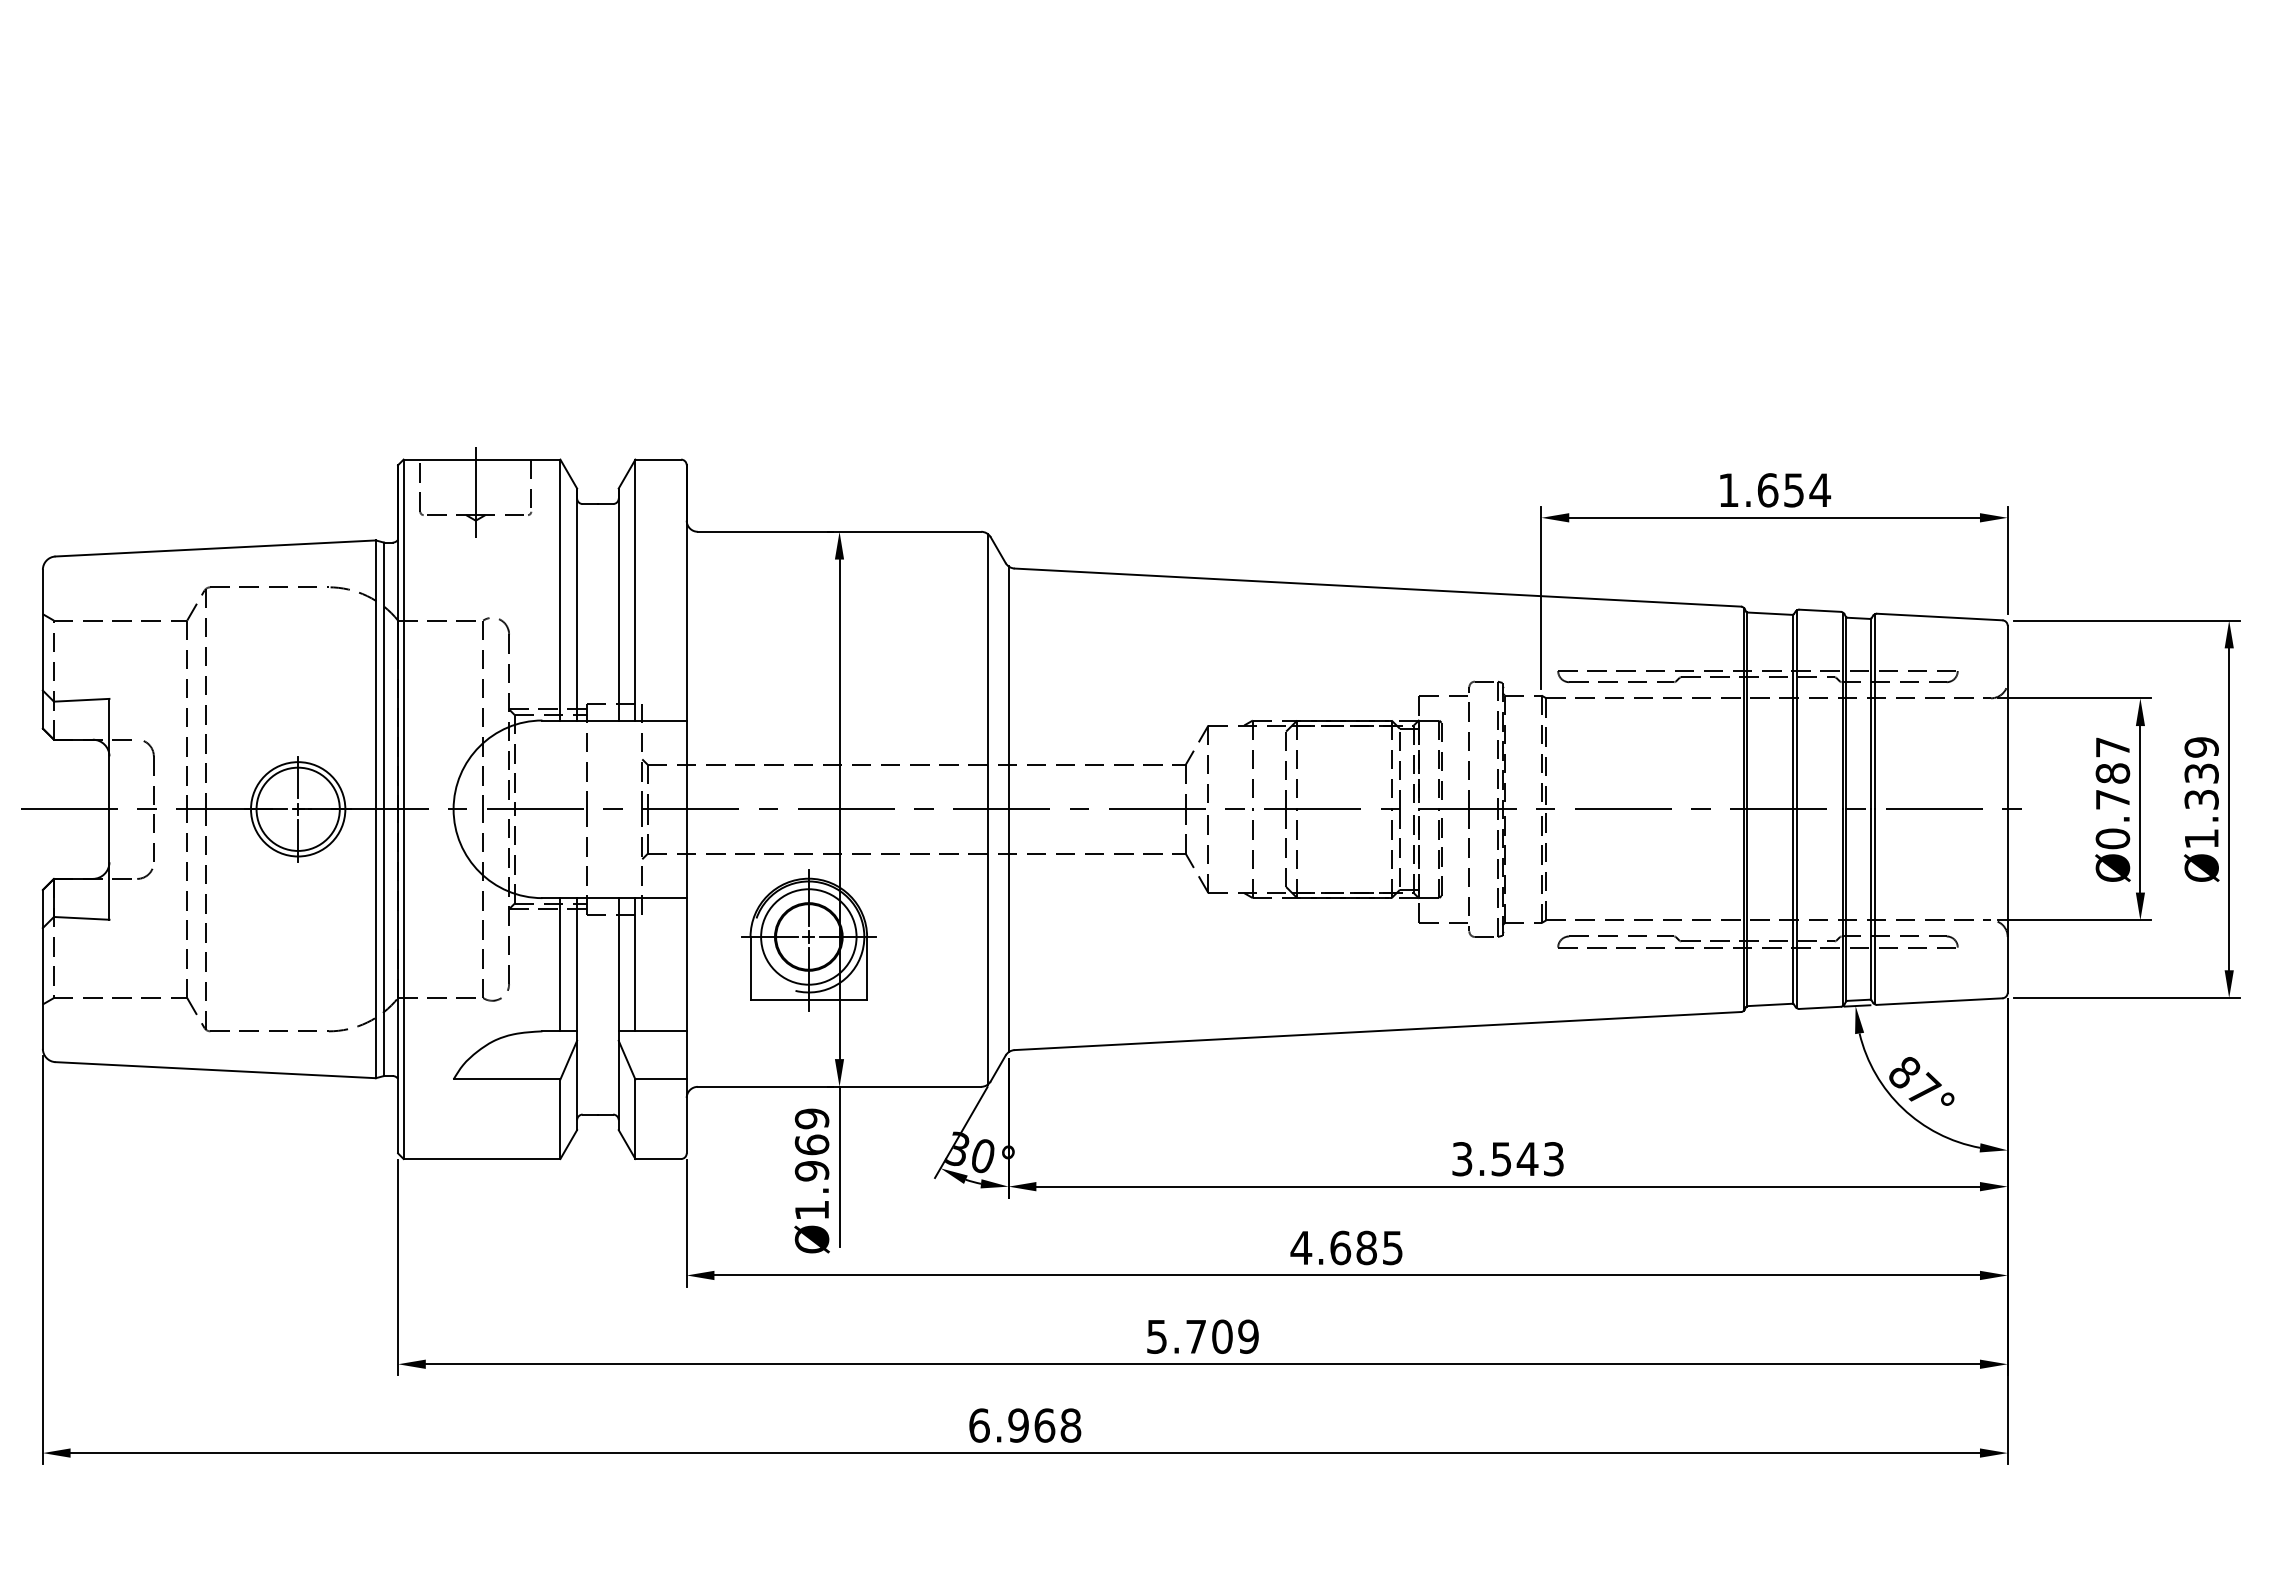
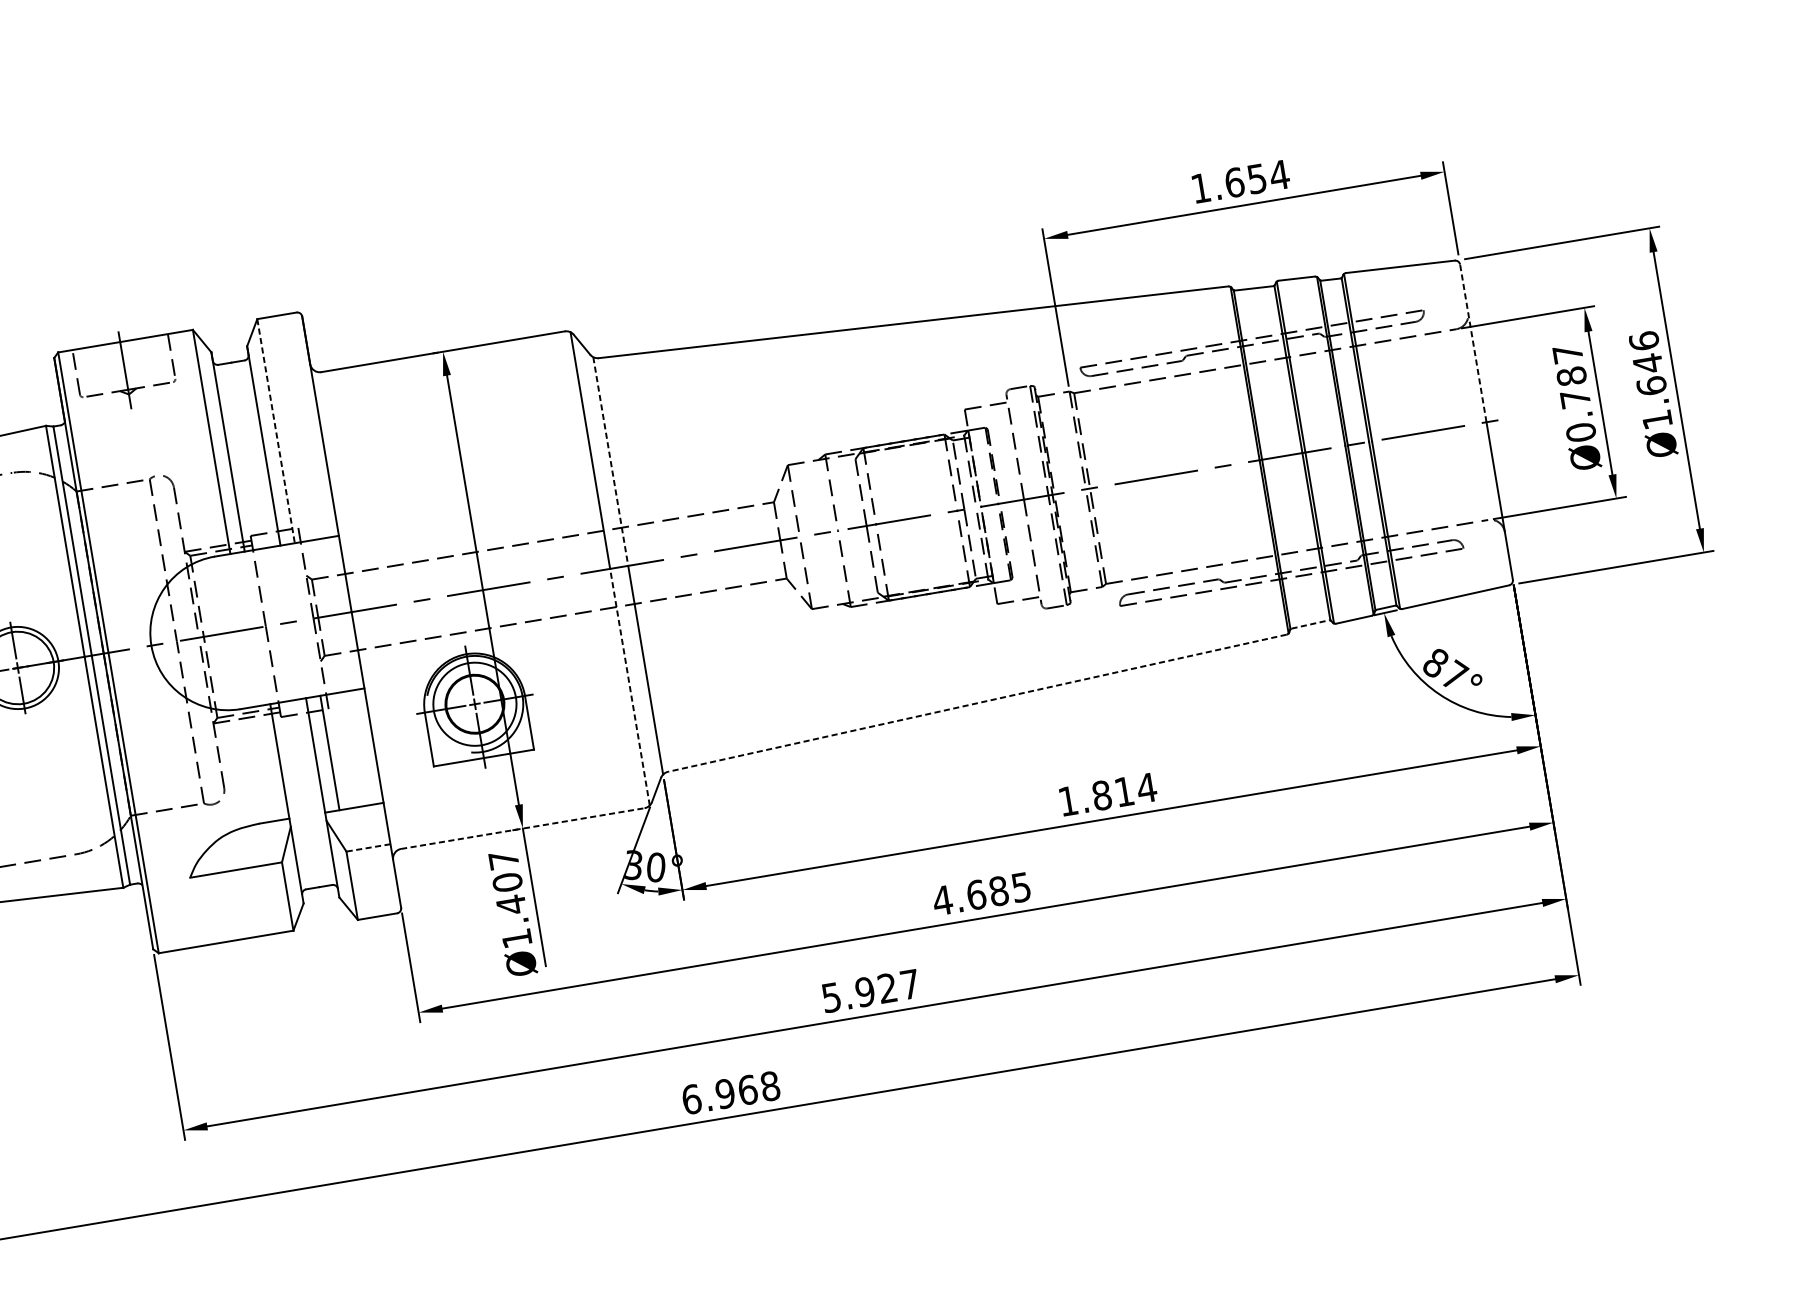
line: (635, 590) -> (276, 431), solid -> dashed
line: (1008, 688) -> (610, 462), solid -> dashed
line: (2007, 717) -> (1473, 343), solid -> dashed
text: (2201, 773) -> (1647, 363), Ø1.339 -> Ø1.646
line: (987, 947) -> (629, 687), solid -> dashed
line: (560, 964) -> (265, 763), removed
line: (1770, 1004) -> (1310, 624), solid -> dashed
line: (1377, 1031) -> (977, 703), solid -> dashed
line: (661, 1079) -> (368, 847), solid -> dashed
line: (839, 1086) -> (522, 828), solid -> dashed
text: (811, 1145) -> (507, 883), Ø1.969 -> Ø1.407
text: (1508, 1159) -> (1107, 794), 3.543 -> 1.814
text: (1221, 1336) -> (886, 988), 5.709 -> 5.927

